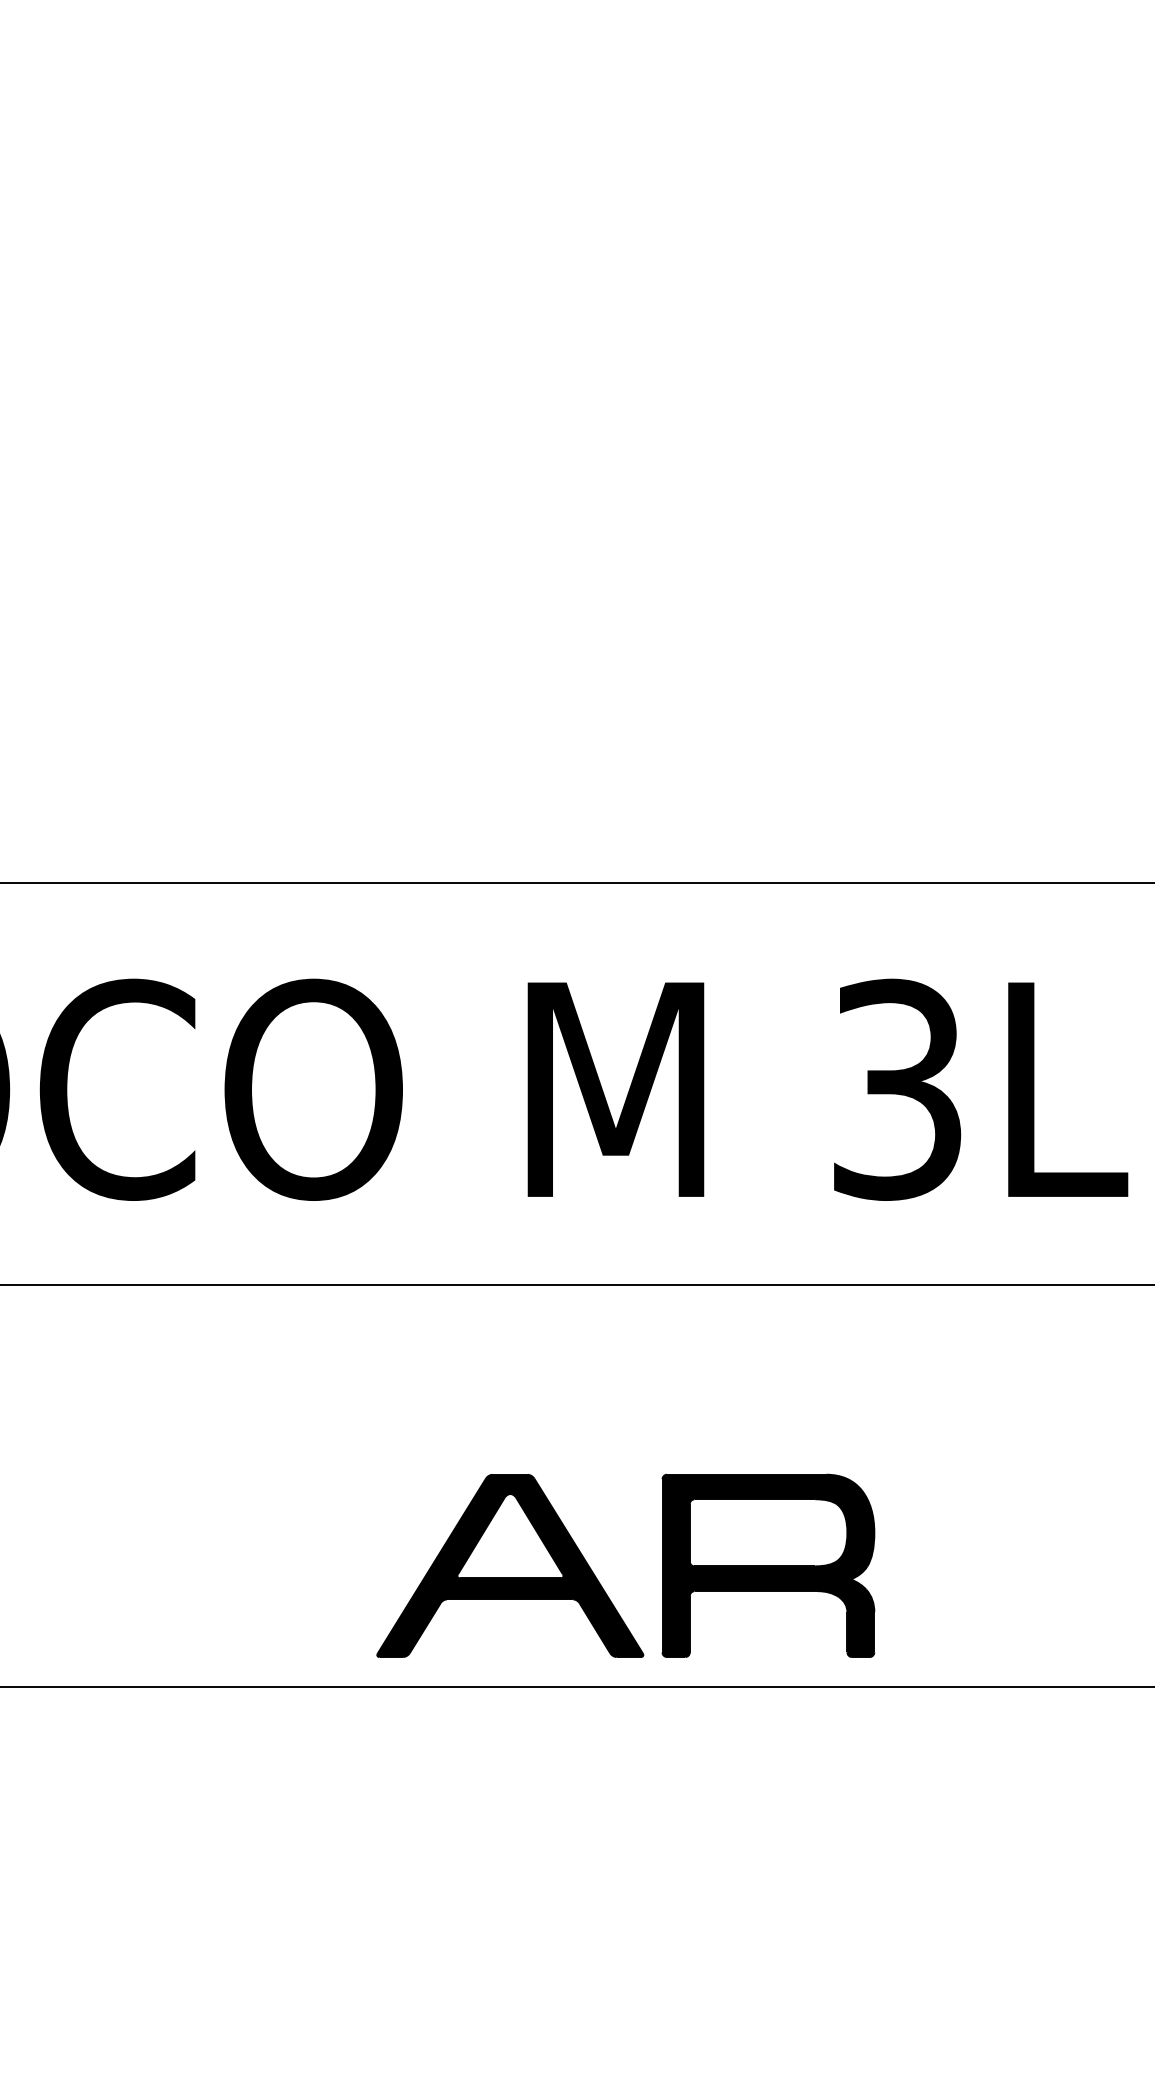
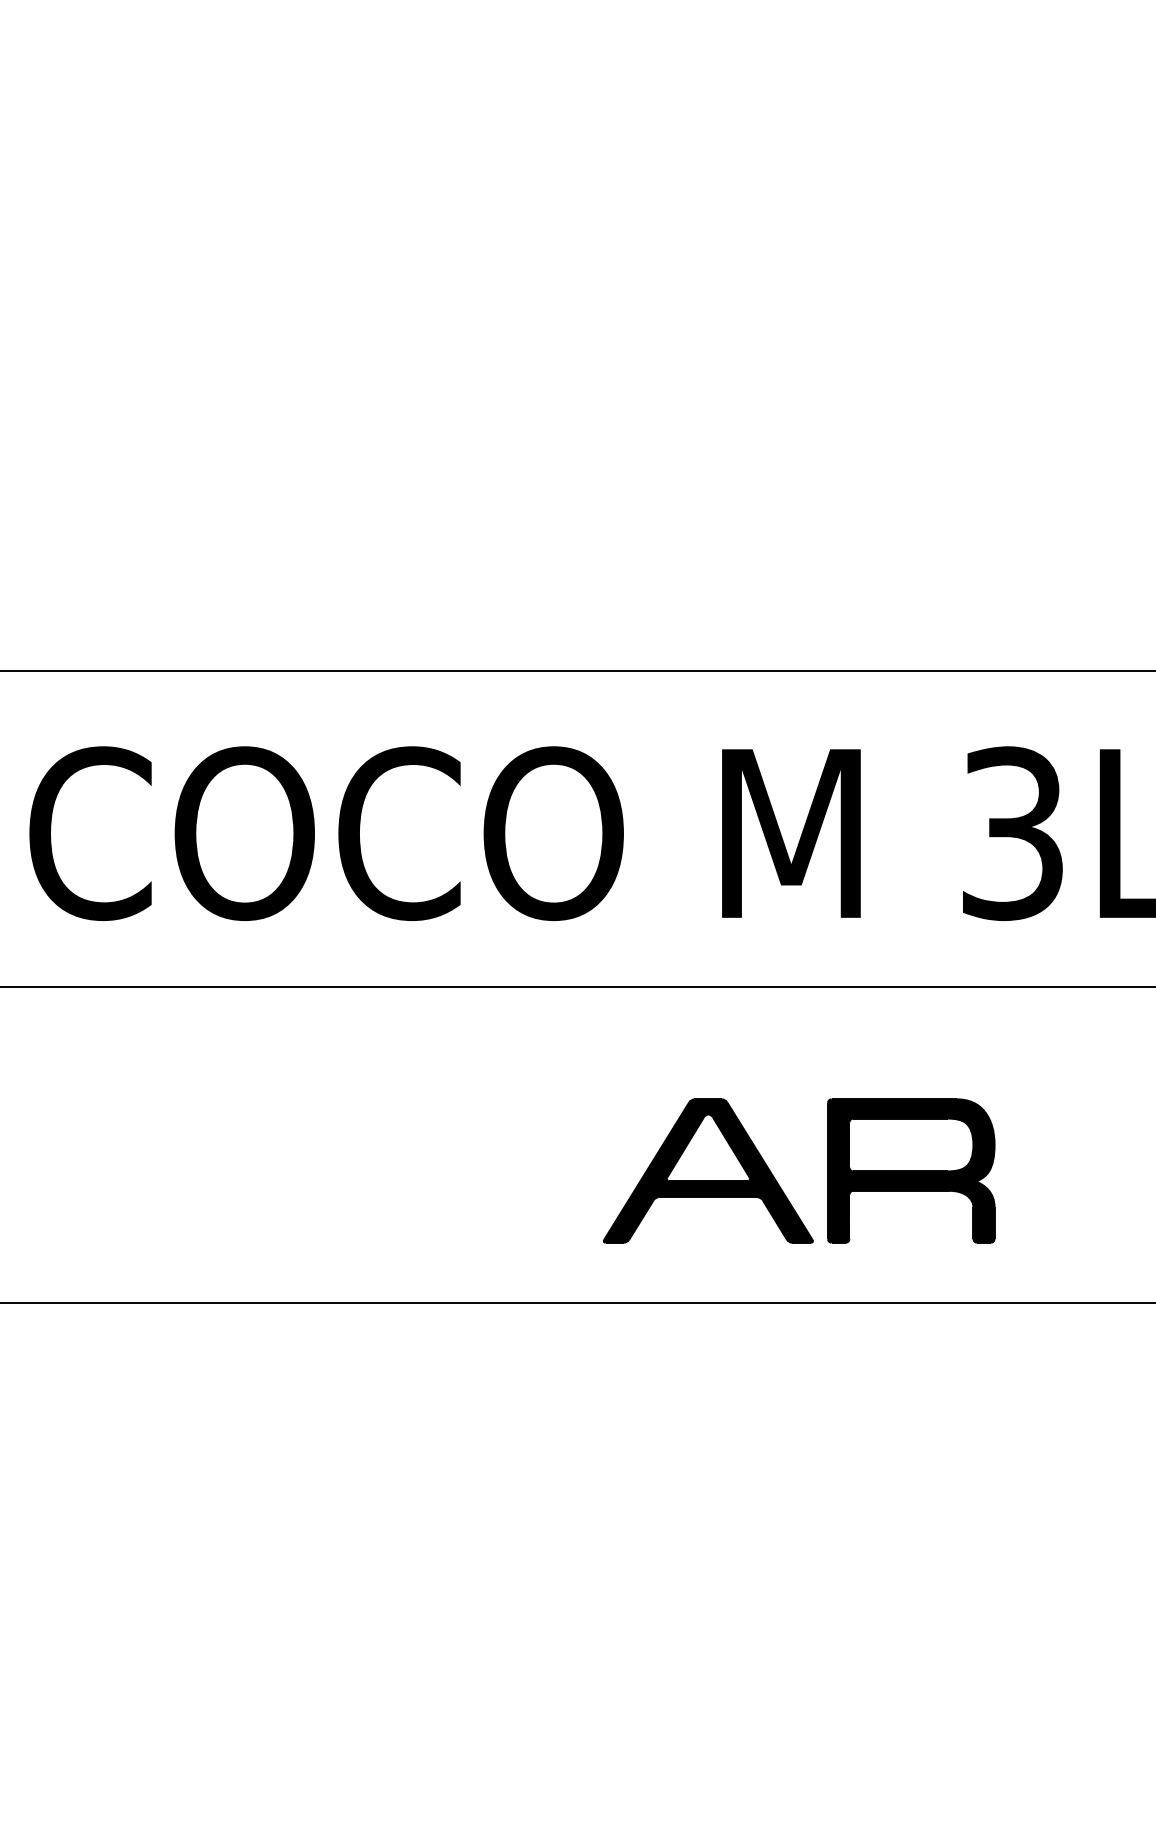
part: (600, 1583) -> (779, 1184), moved

